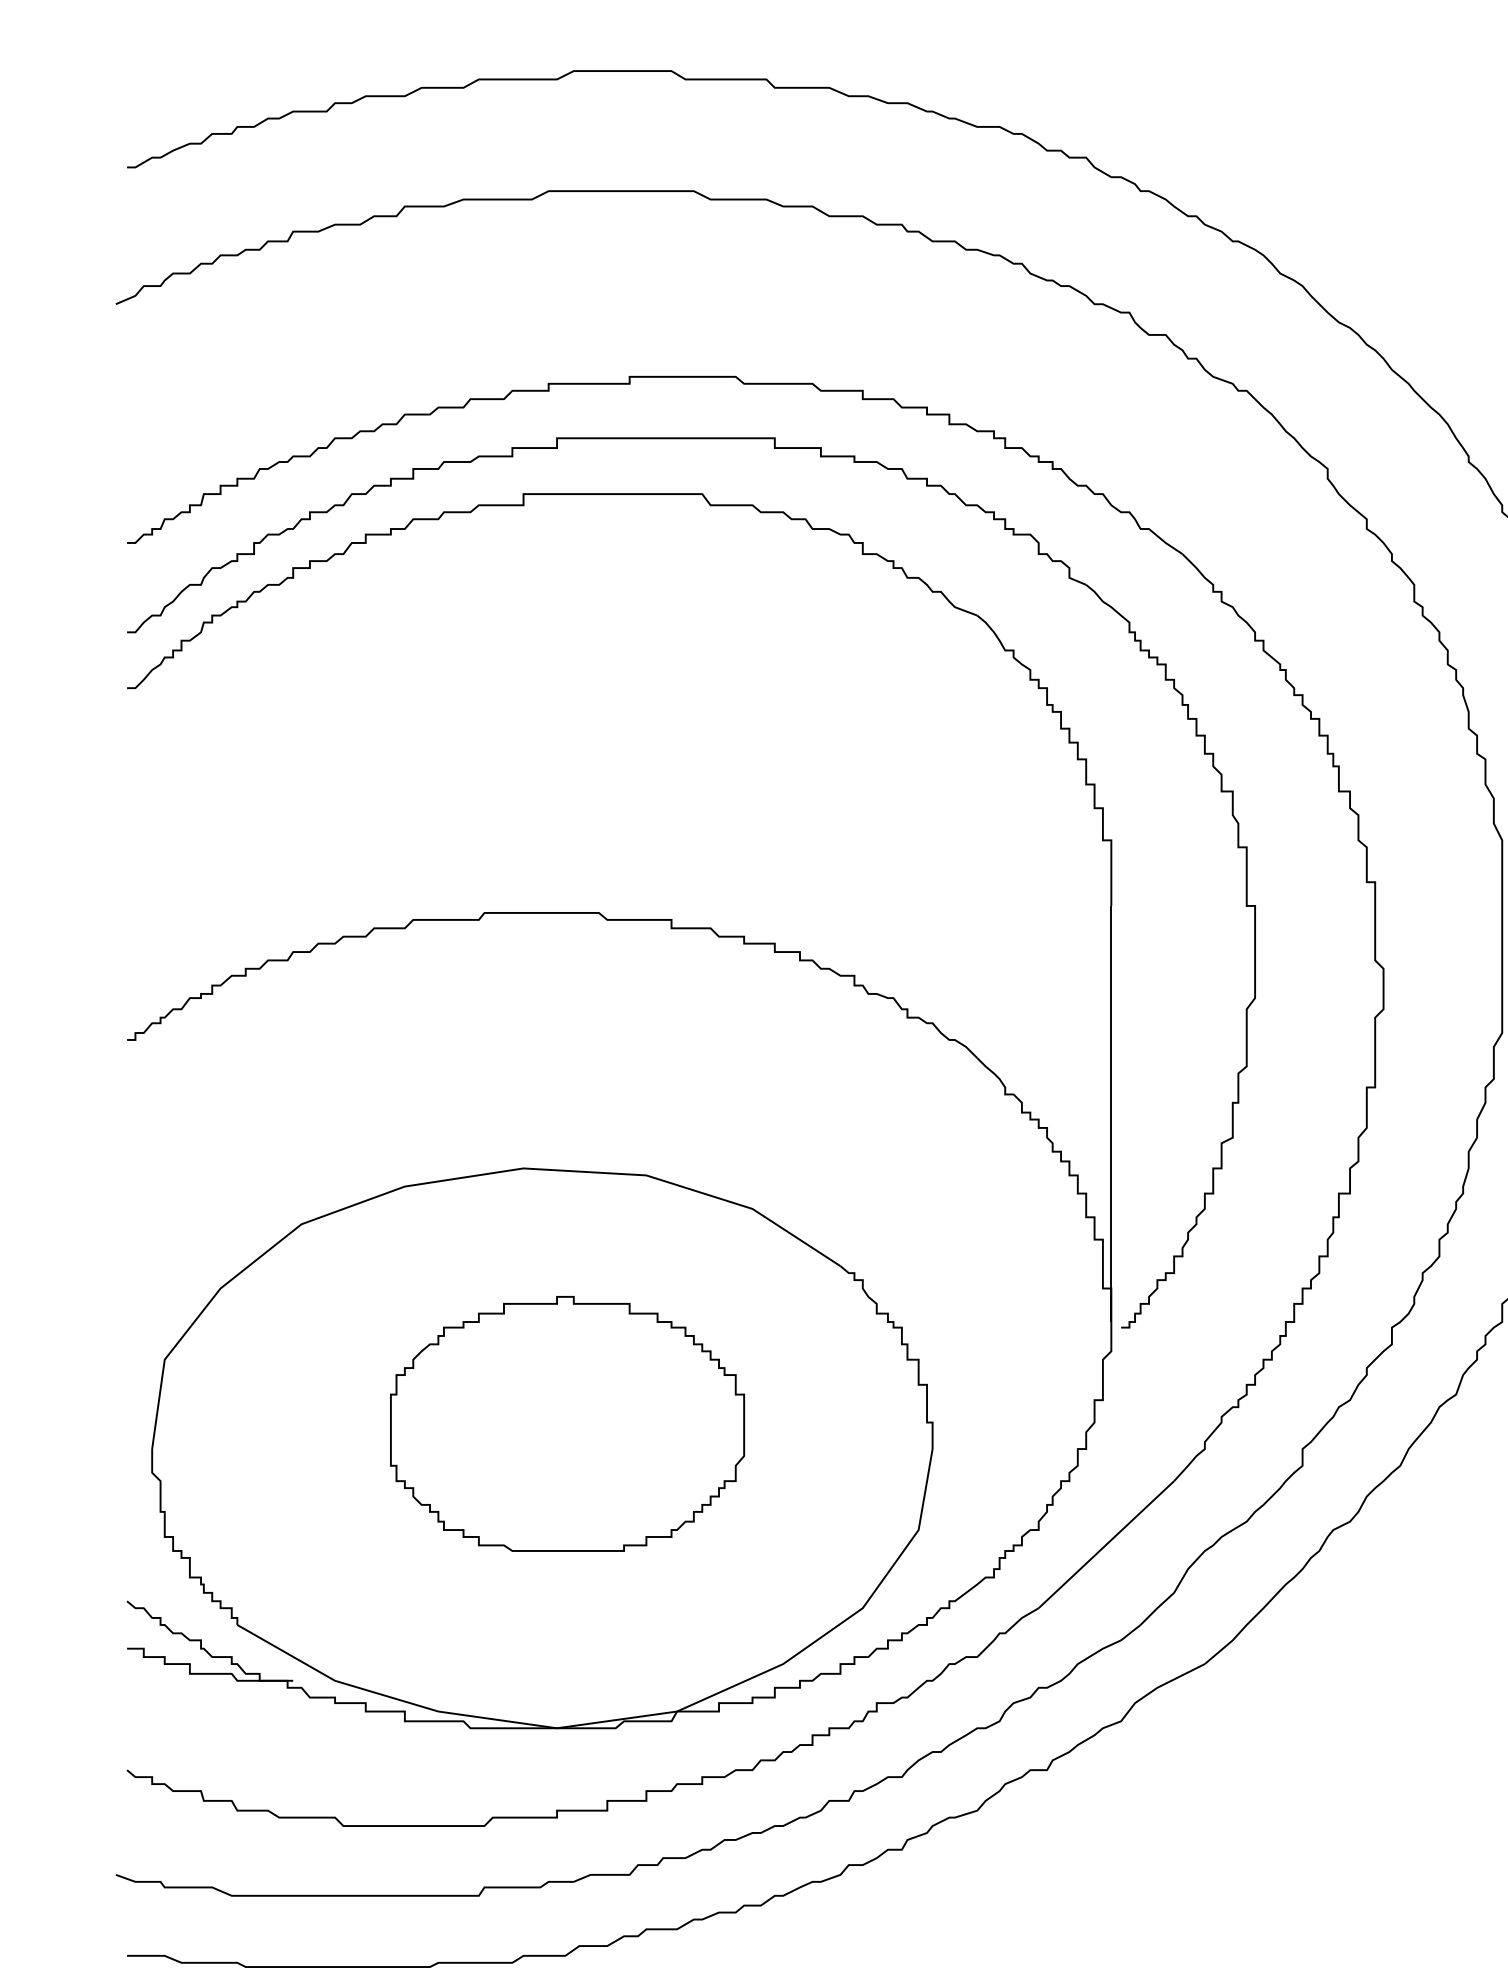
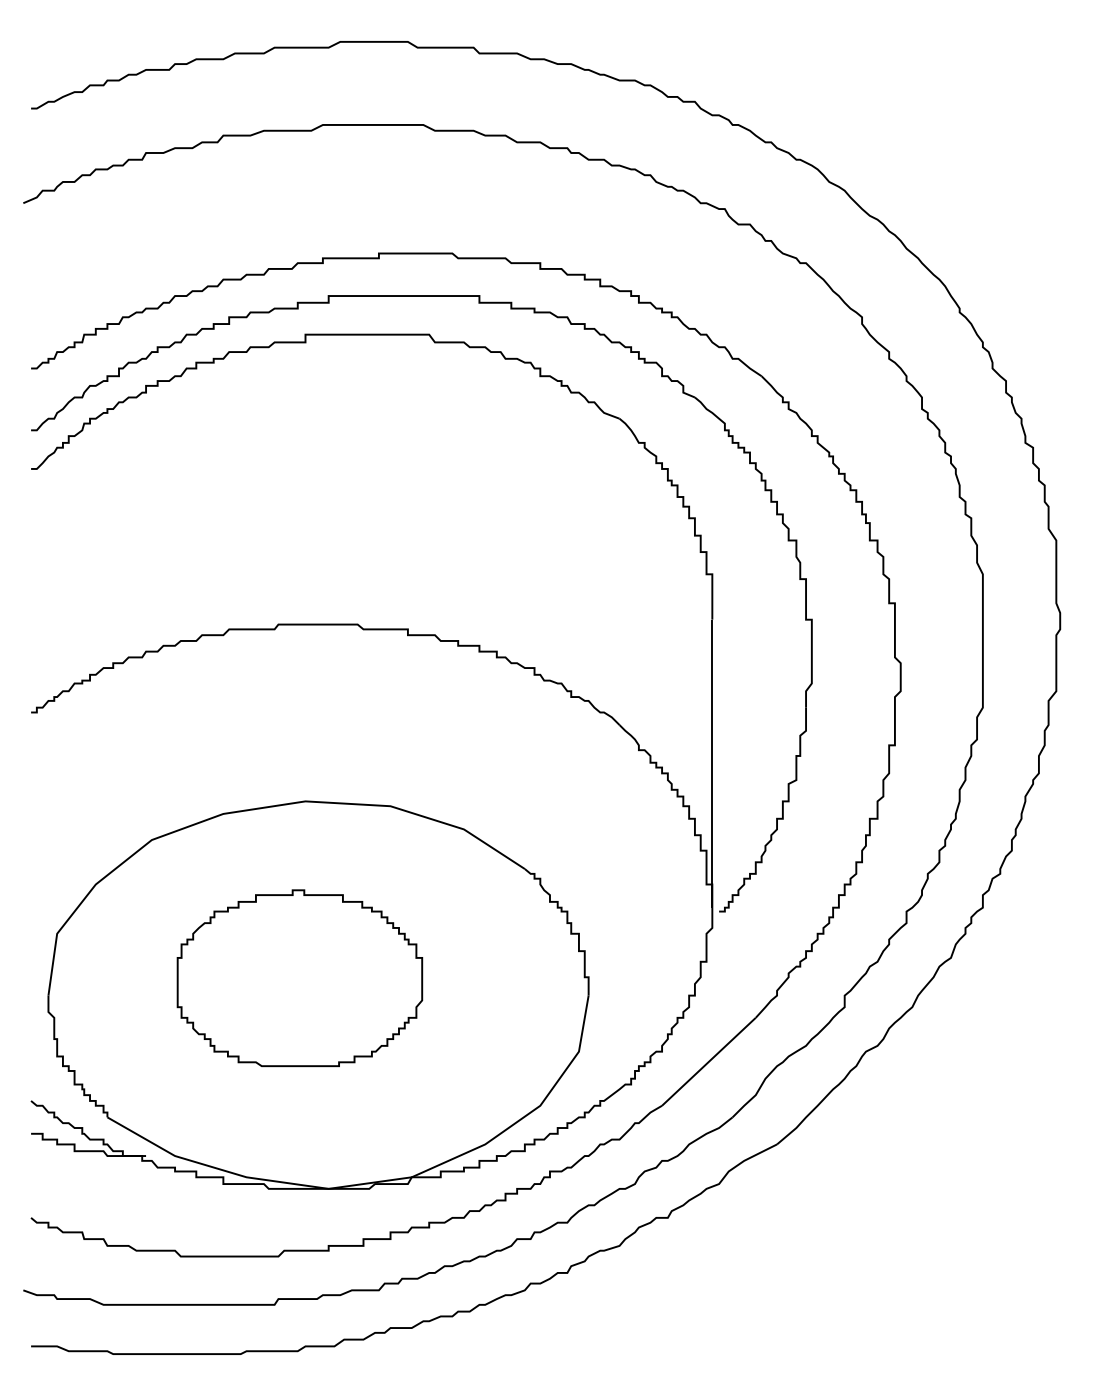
part: (566, 1424) -> (299, 978), moved

